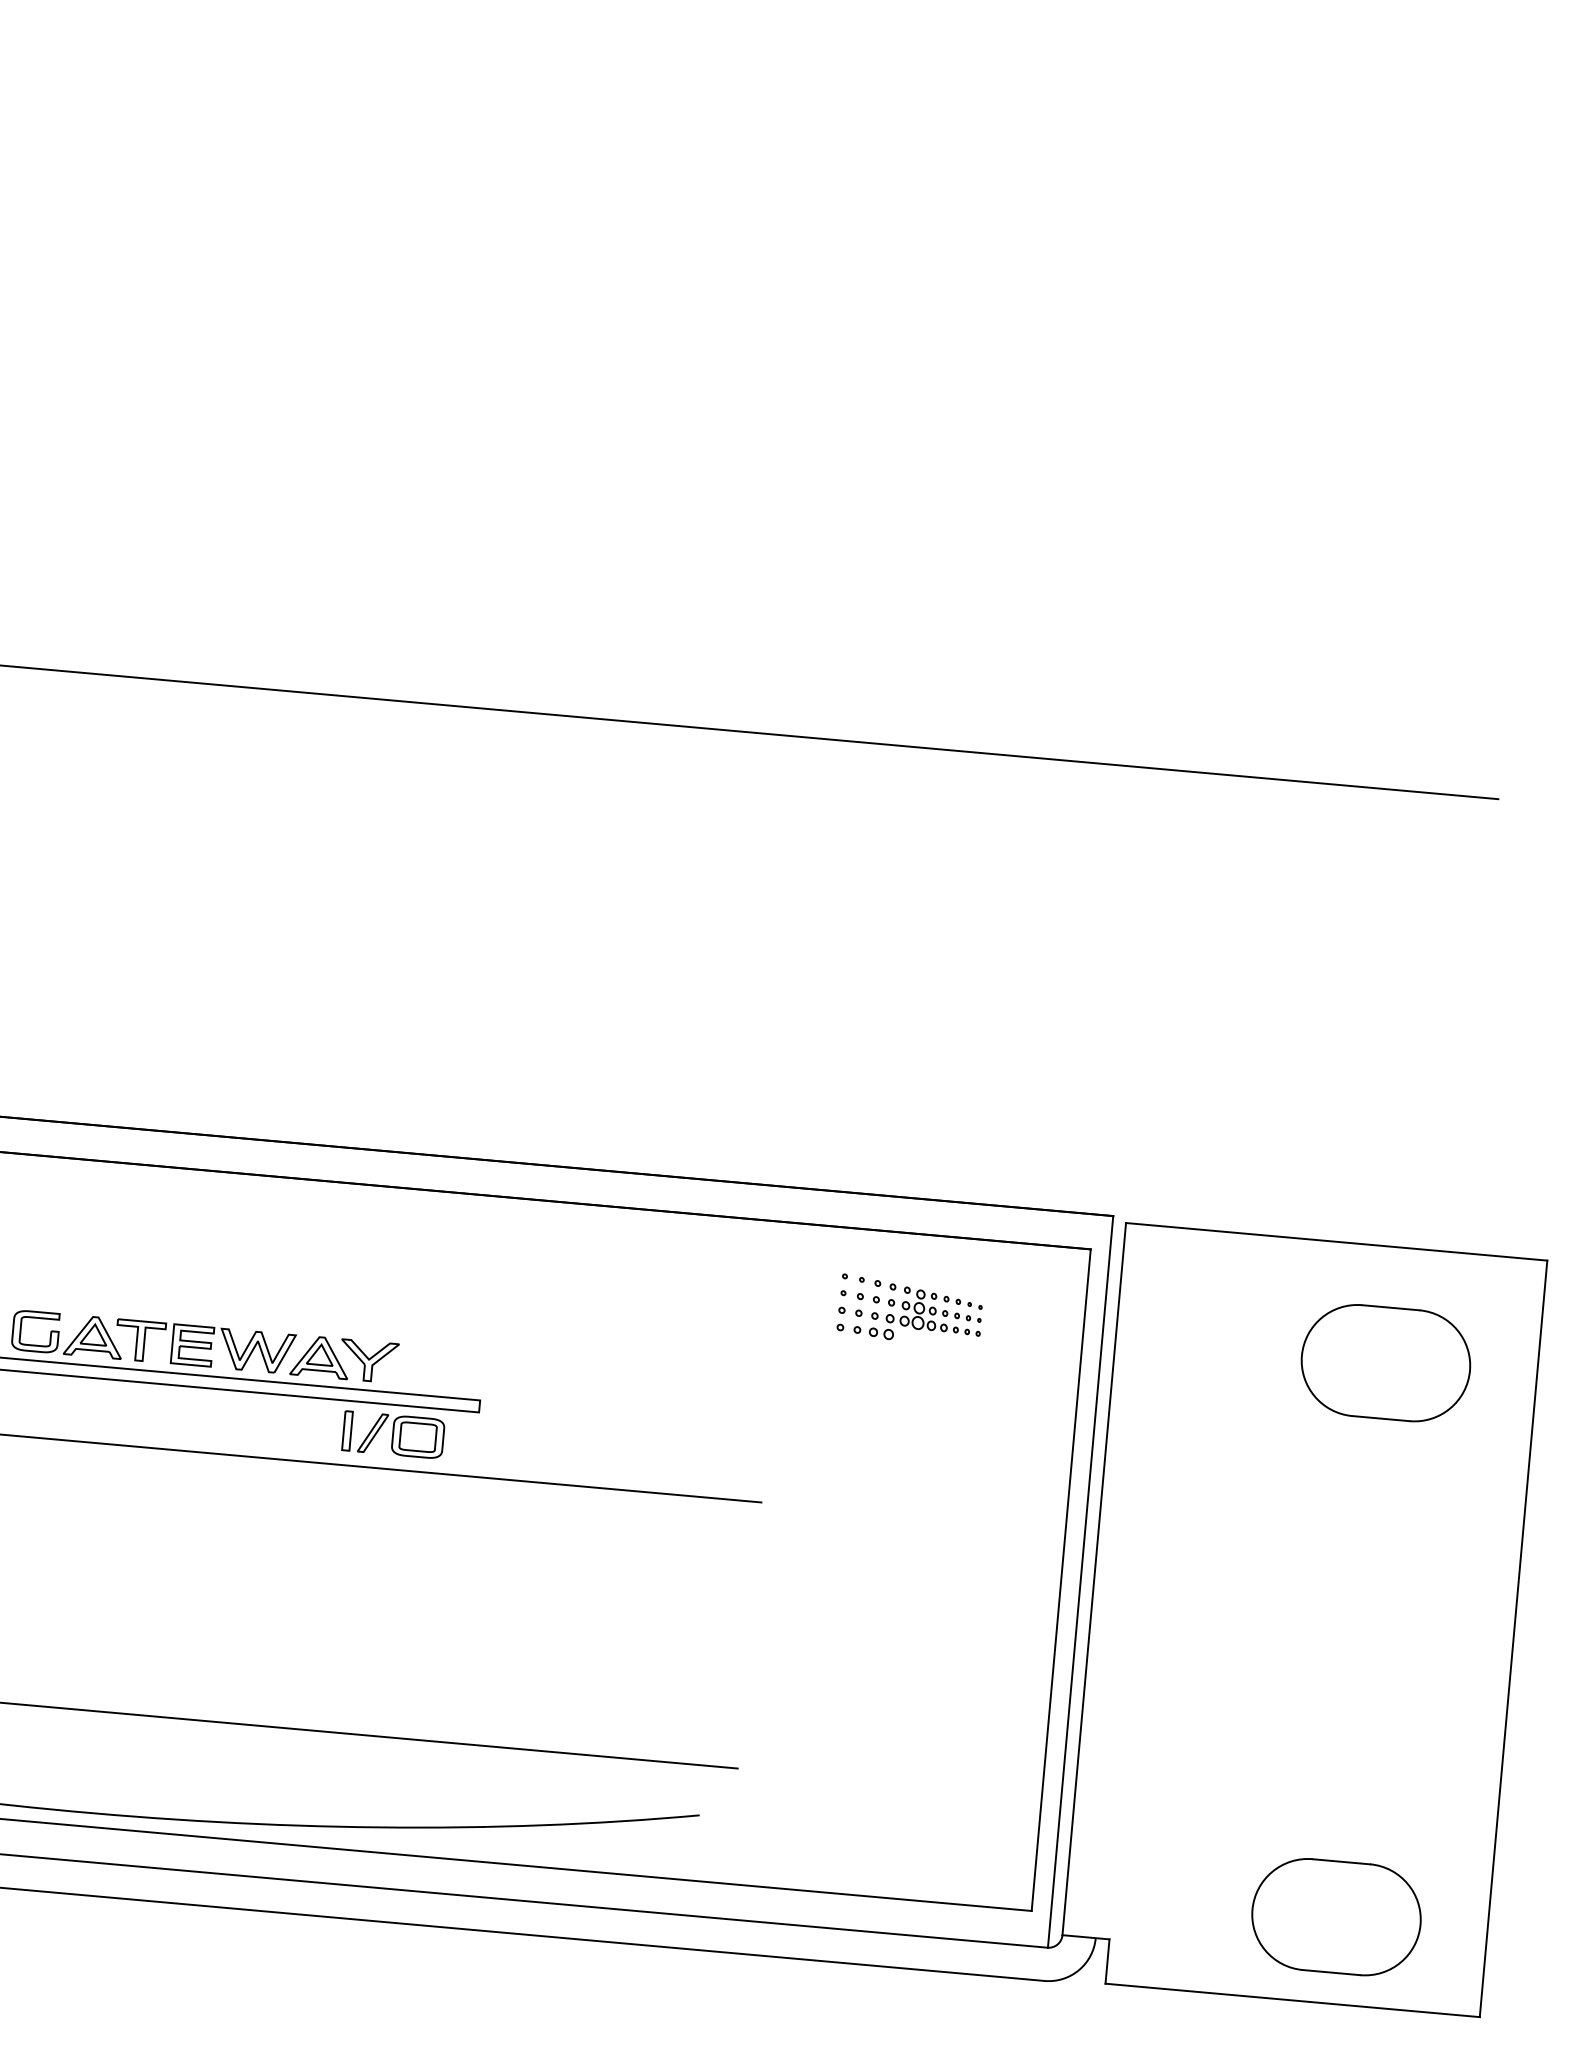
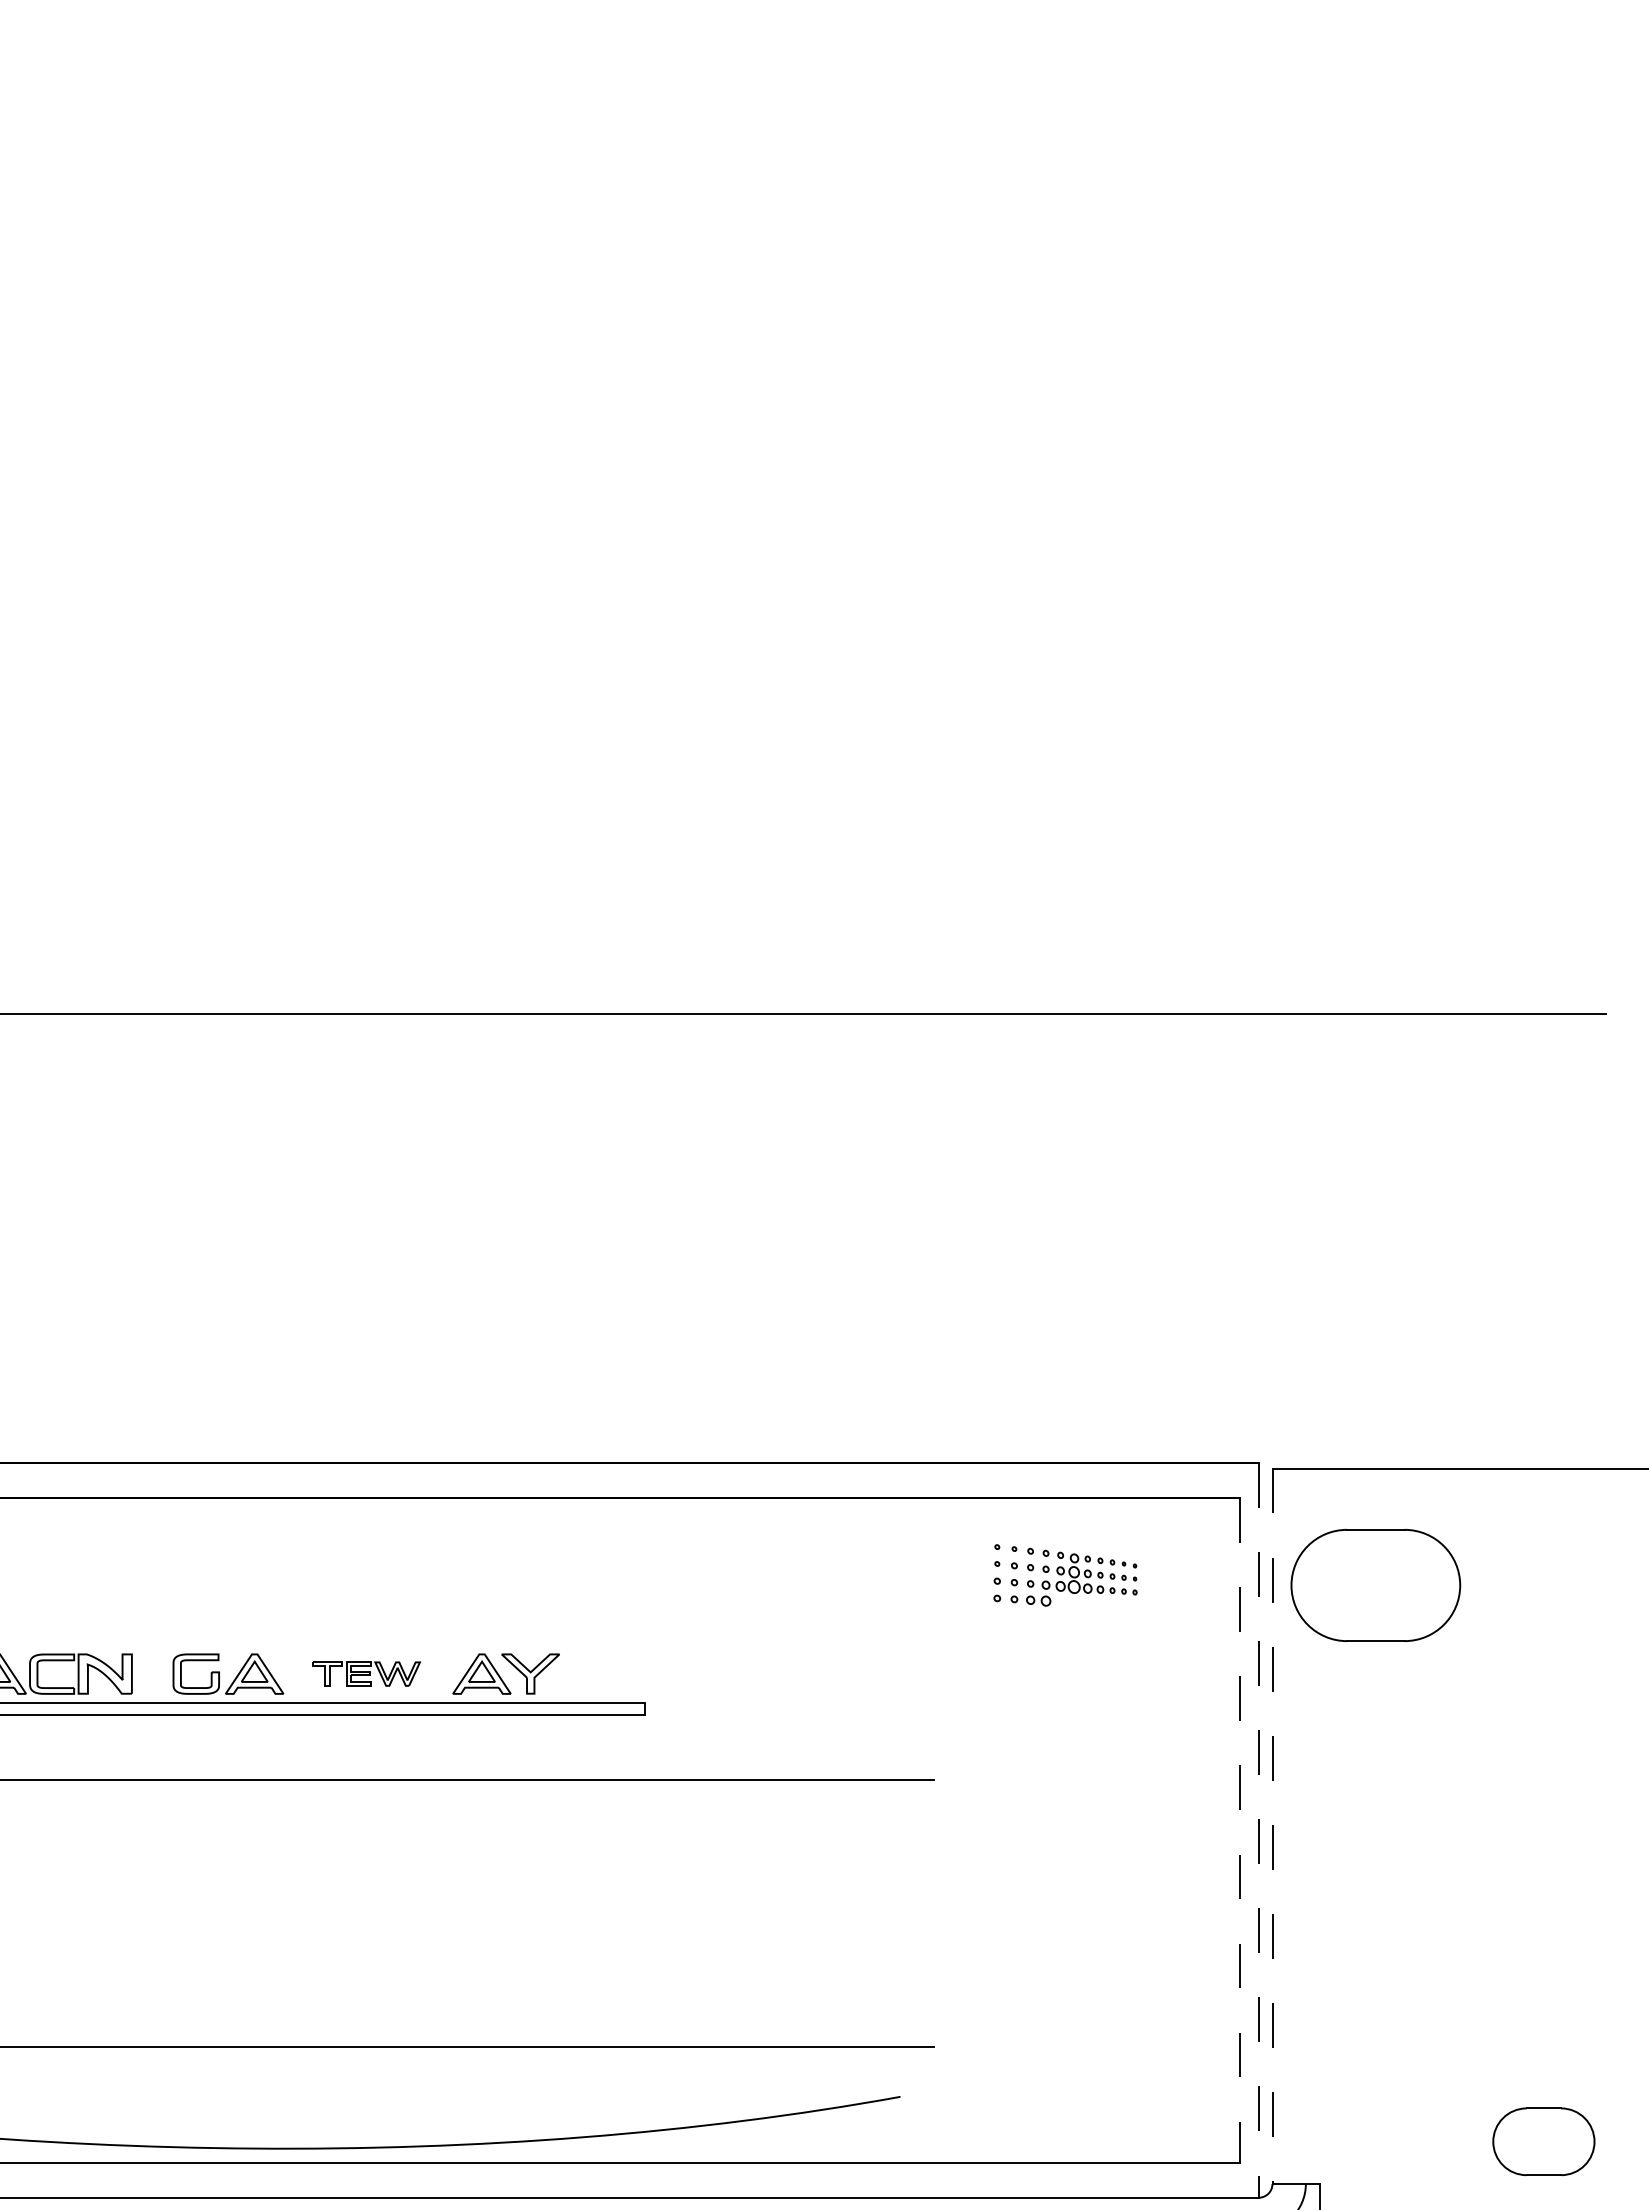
part: (205, 1346) -> (366, 1673), size x0.6
part: (1385, 1363) -> (1375, 1585), moved
part: (393, 1434) -> (561, 1744), removed
line: (1094, 1579) -> (1272, 1826), solid -> dashed
line: (1061, 1580) -> (1239, 1830), solid -> dashed
line: (1080, 1581) -> (1259, 1830), solid -> dashed
part: (1336, 1916) -> (1543, 2141), size x0.6

